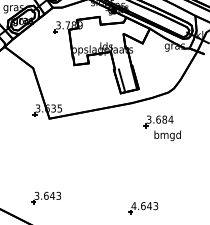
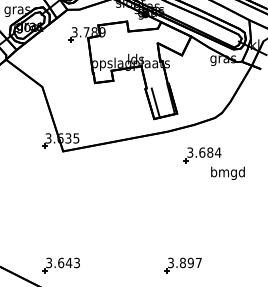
text: (167, 135) -> (227, 172), moved
part: (45, 197) -> (60, 265), moved
text: (144, 205) -> (184, 262), 4.643 -> 3.897

